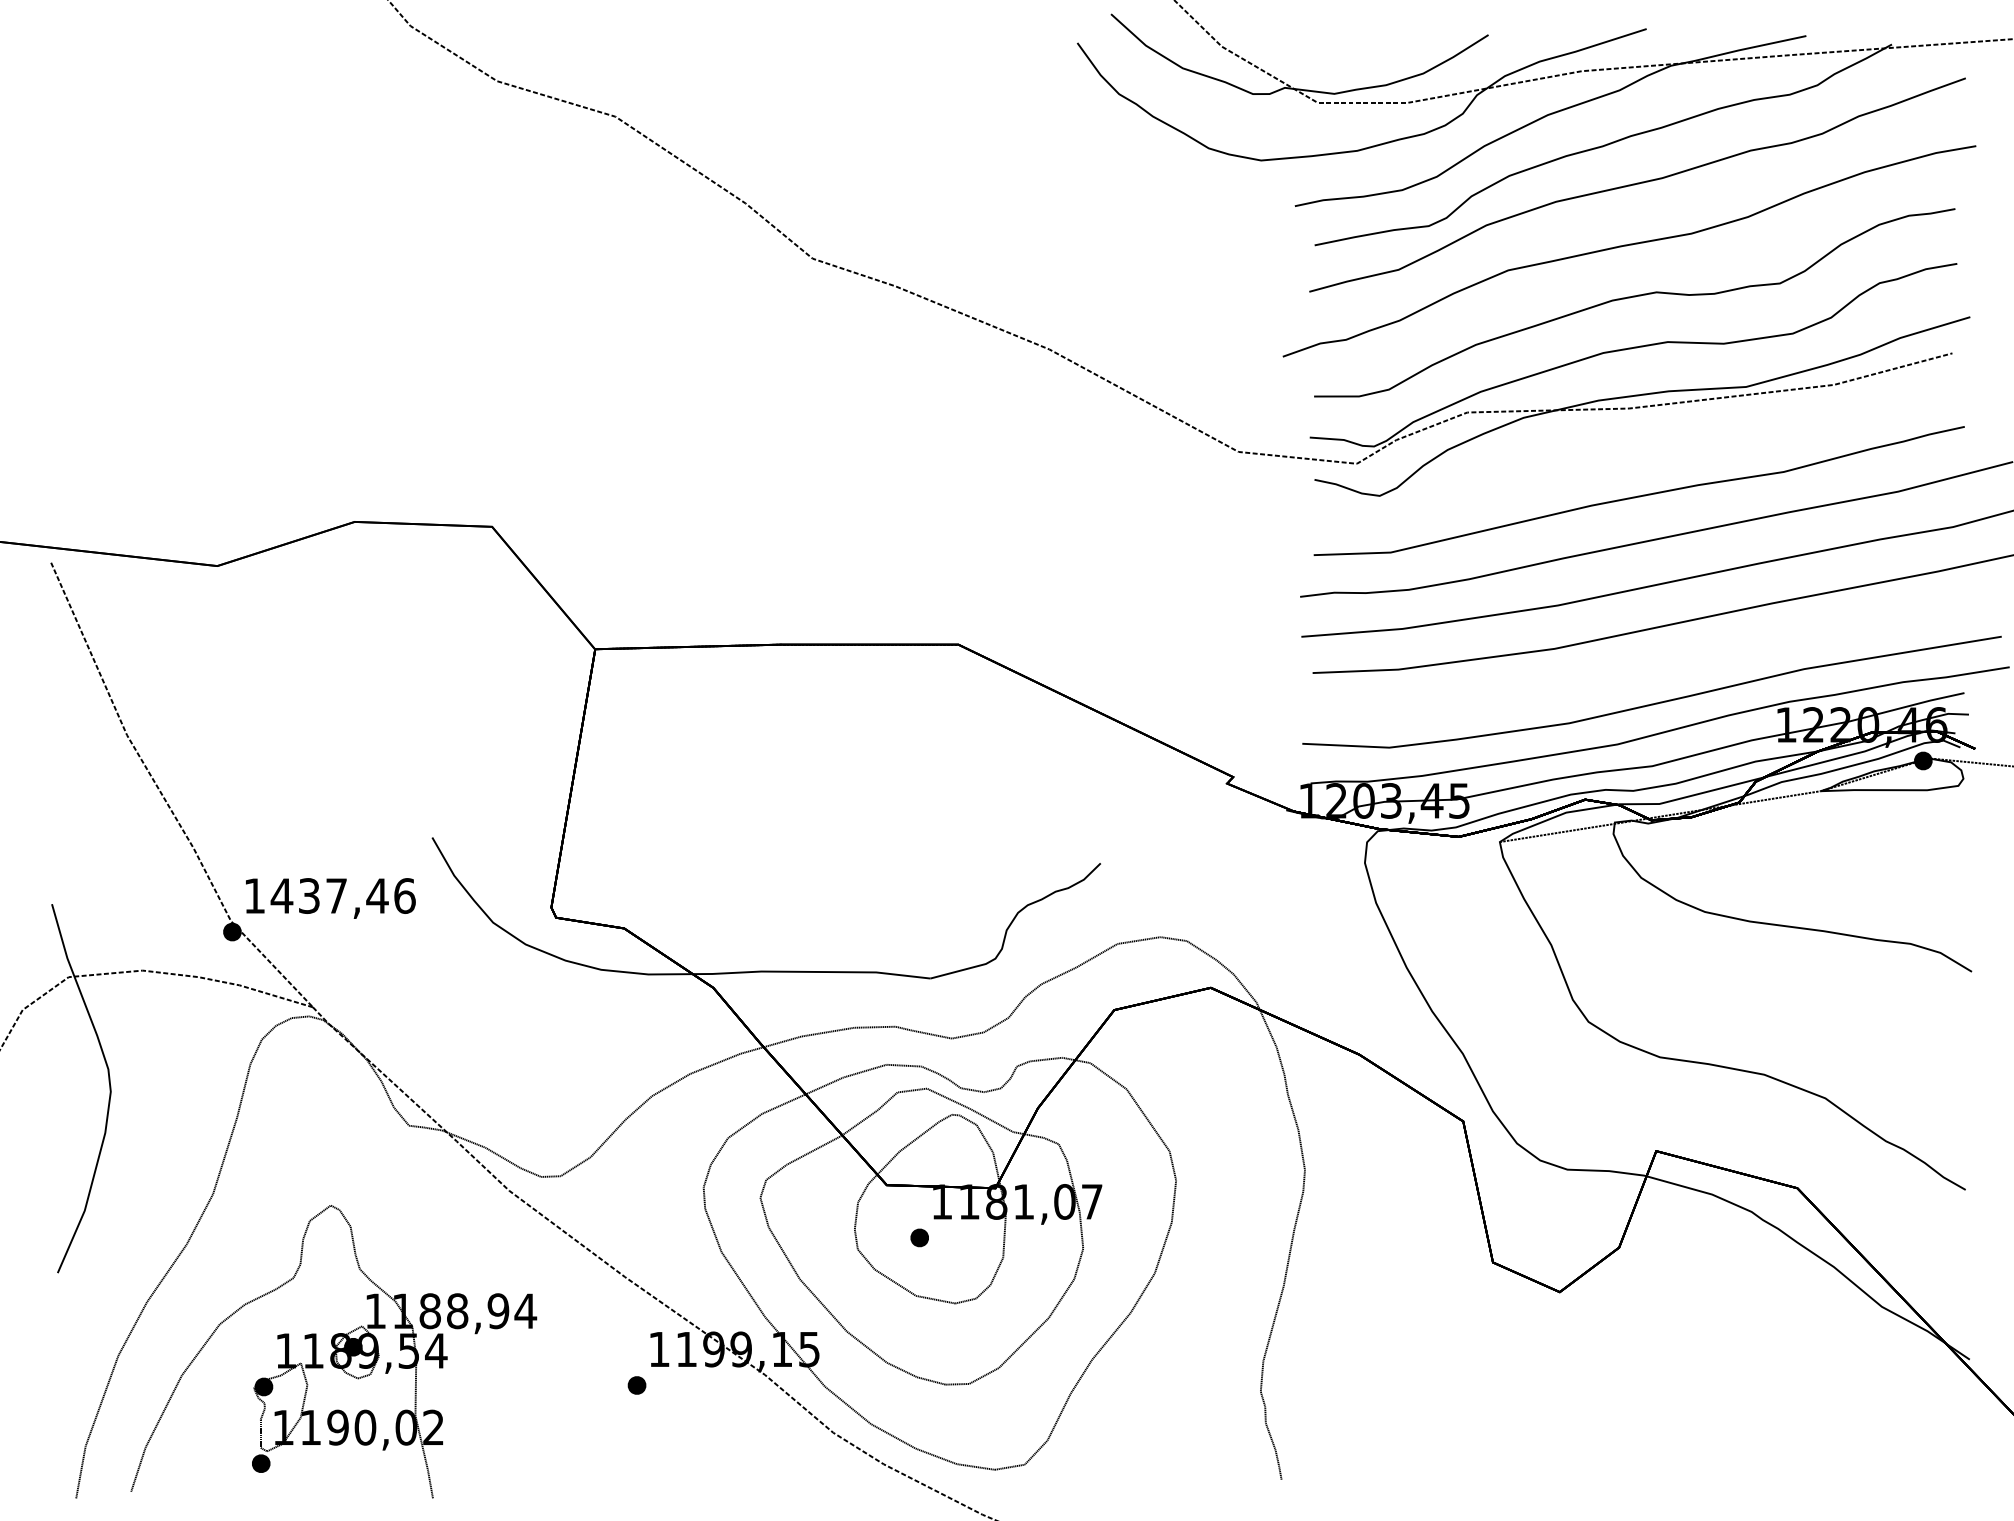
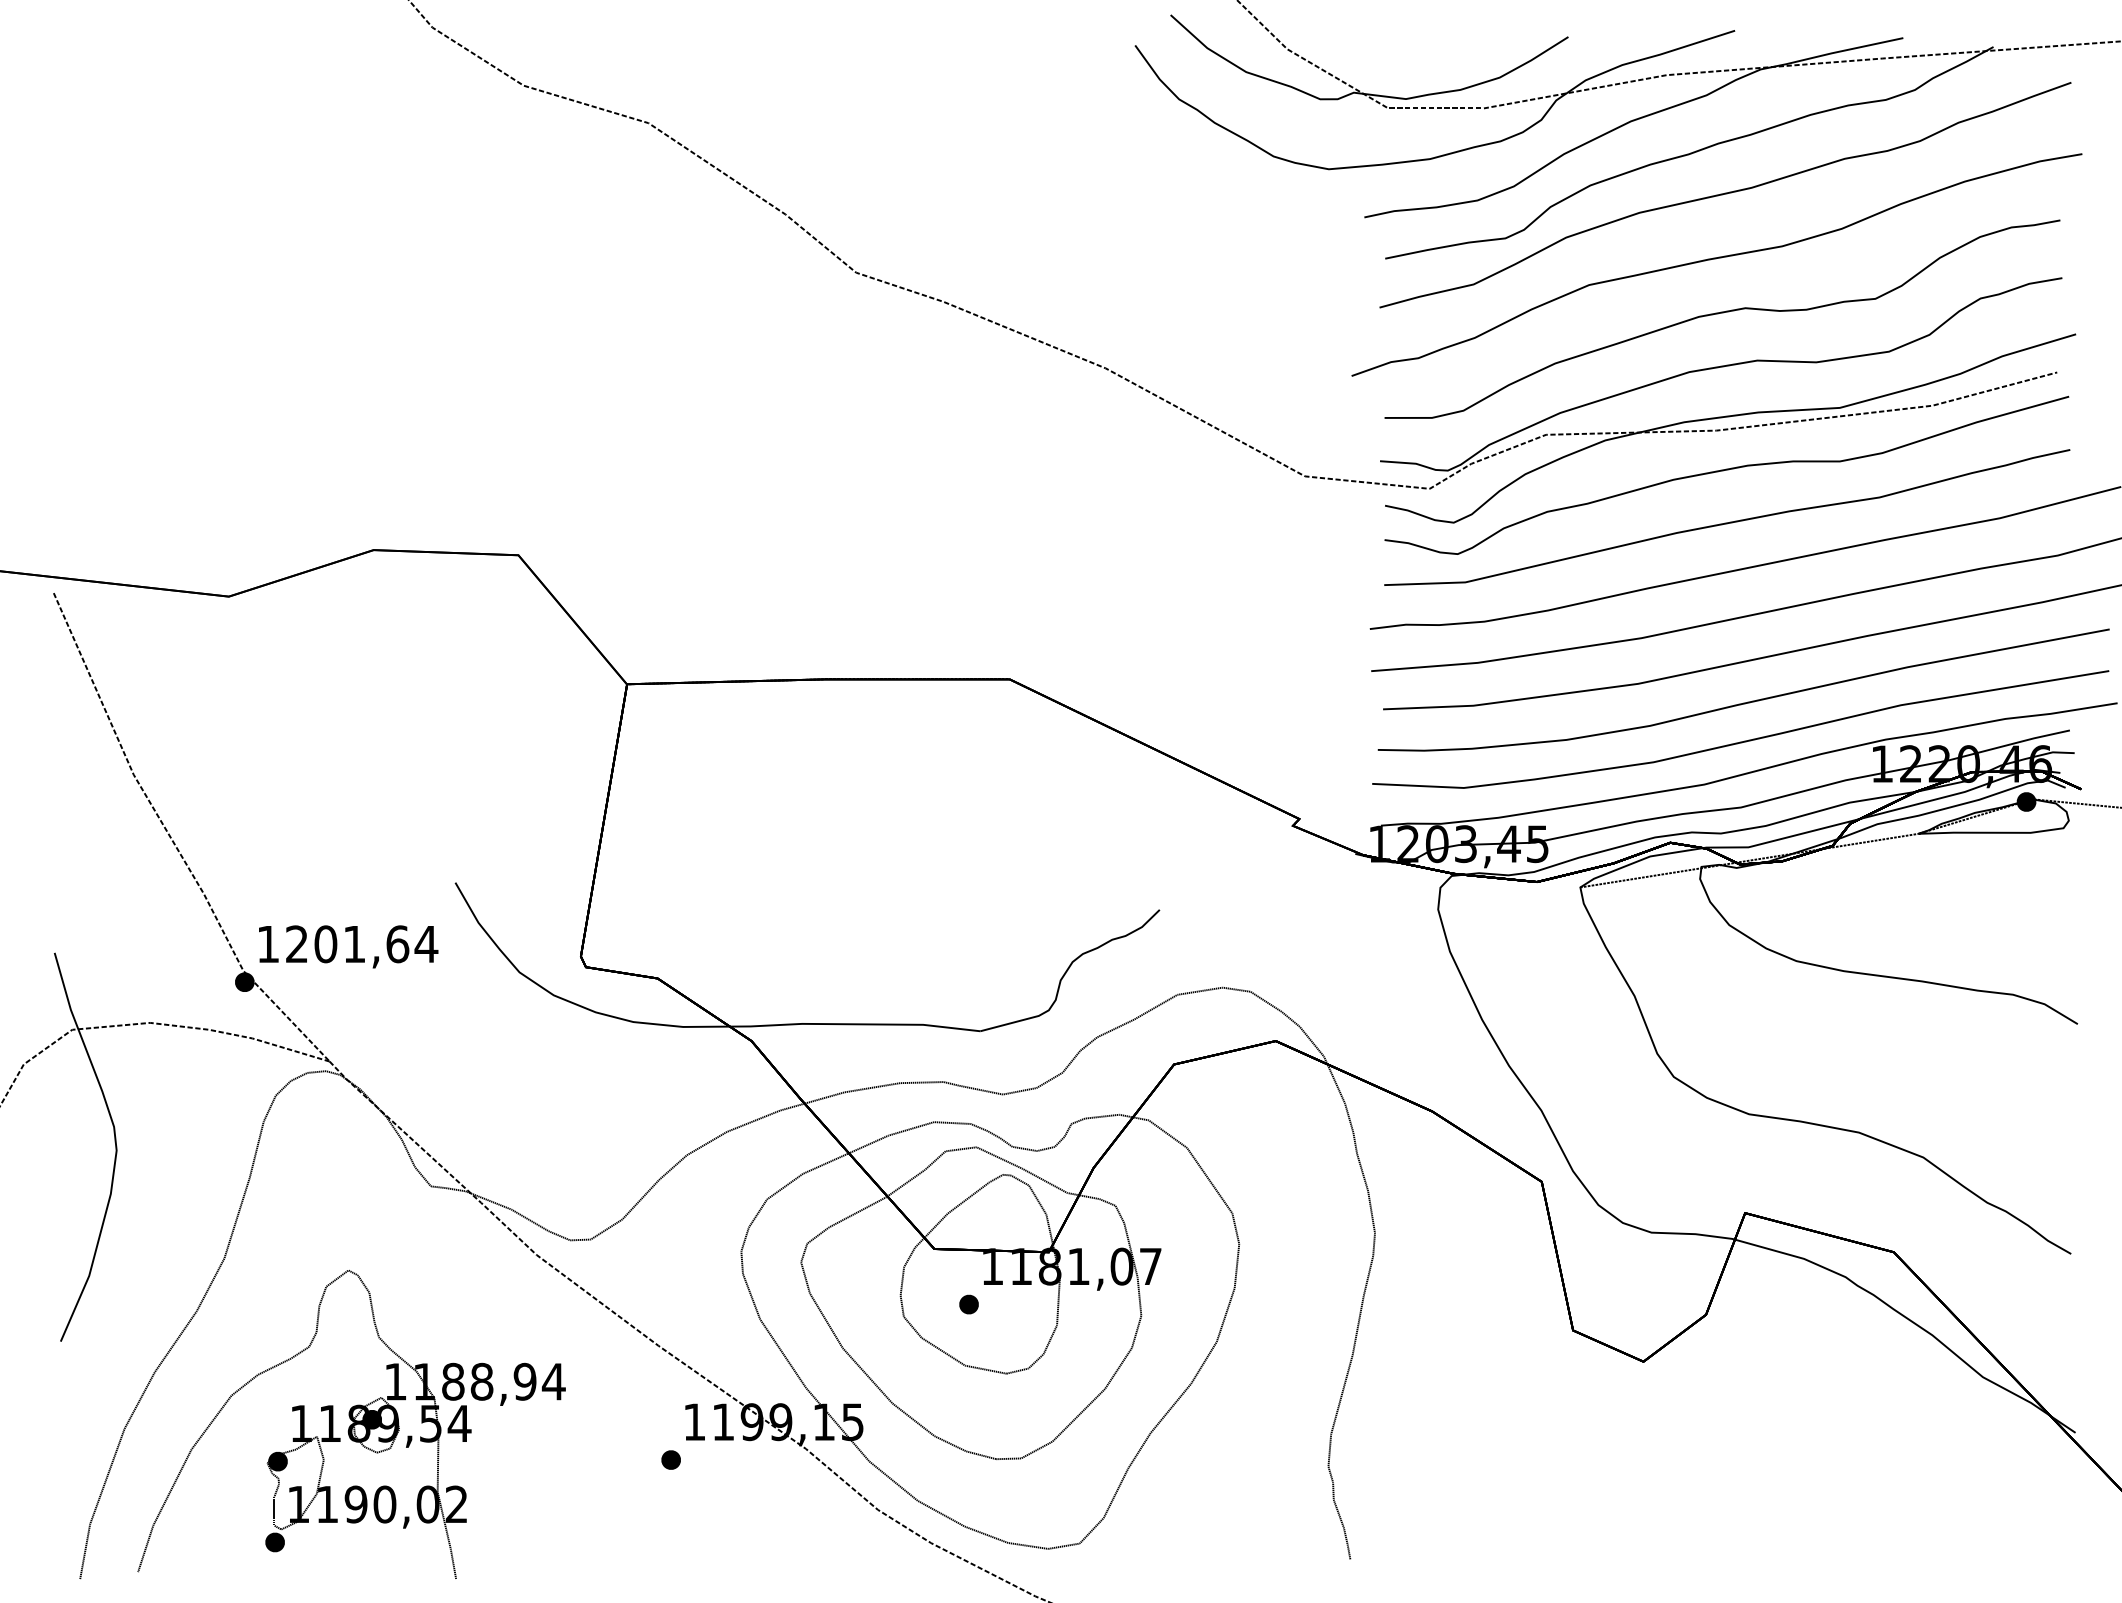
part: (1638, 450) -> (1726, 474), added
part: (1658, 665) -> (1747, 701), added
text: (343, 896) -> (361, 944), 1437,46 -> 1201,64

